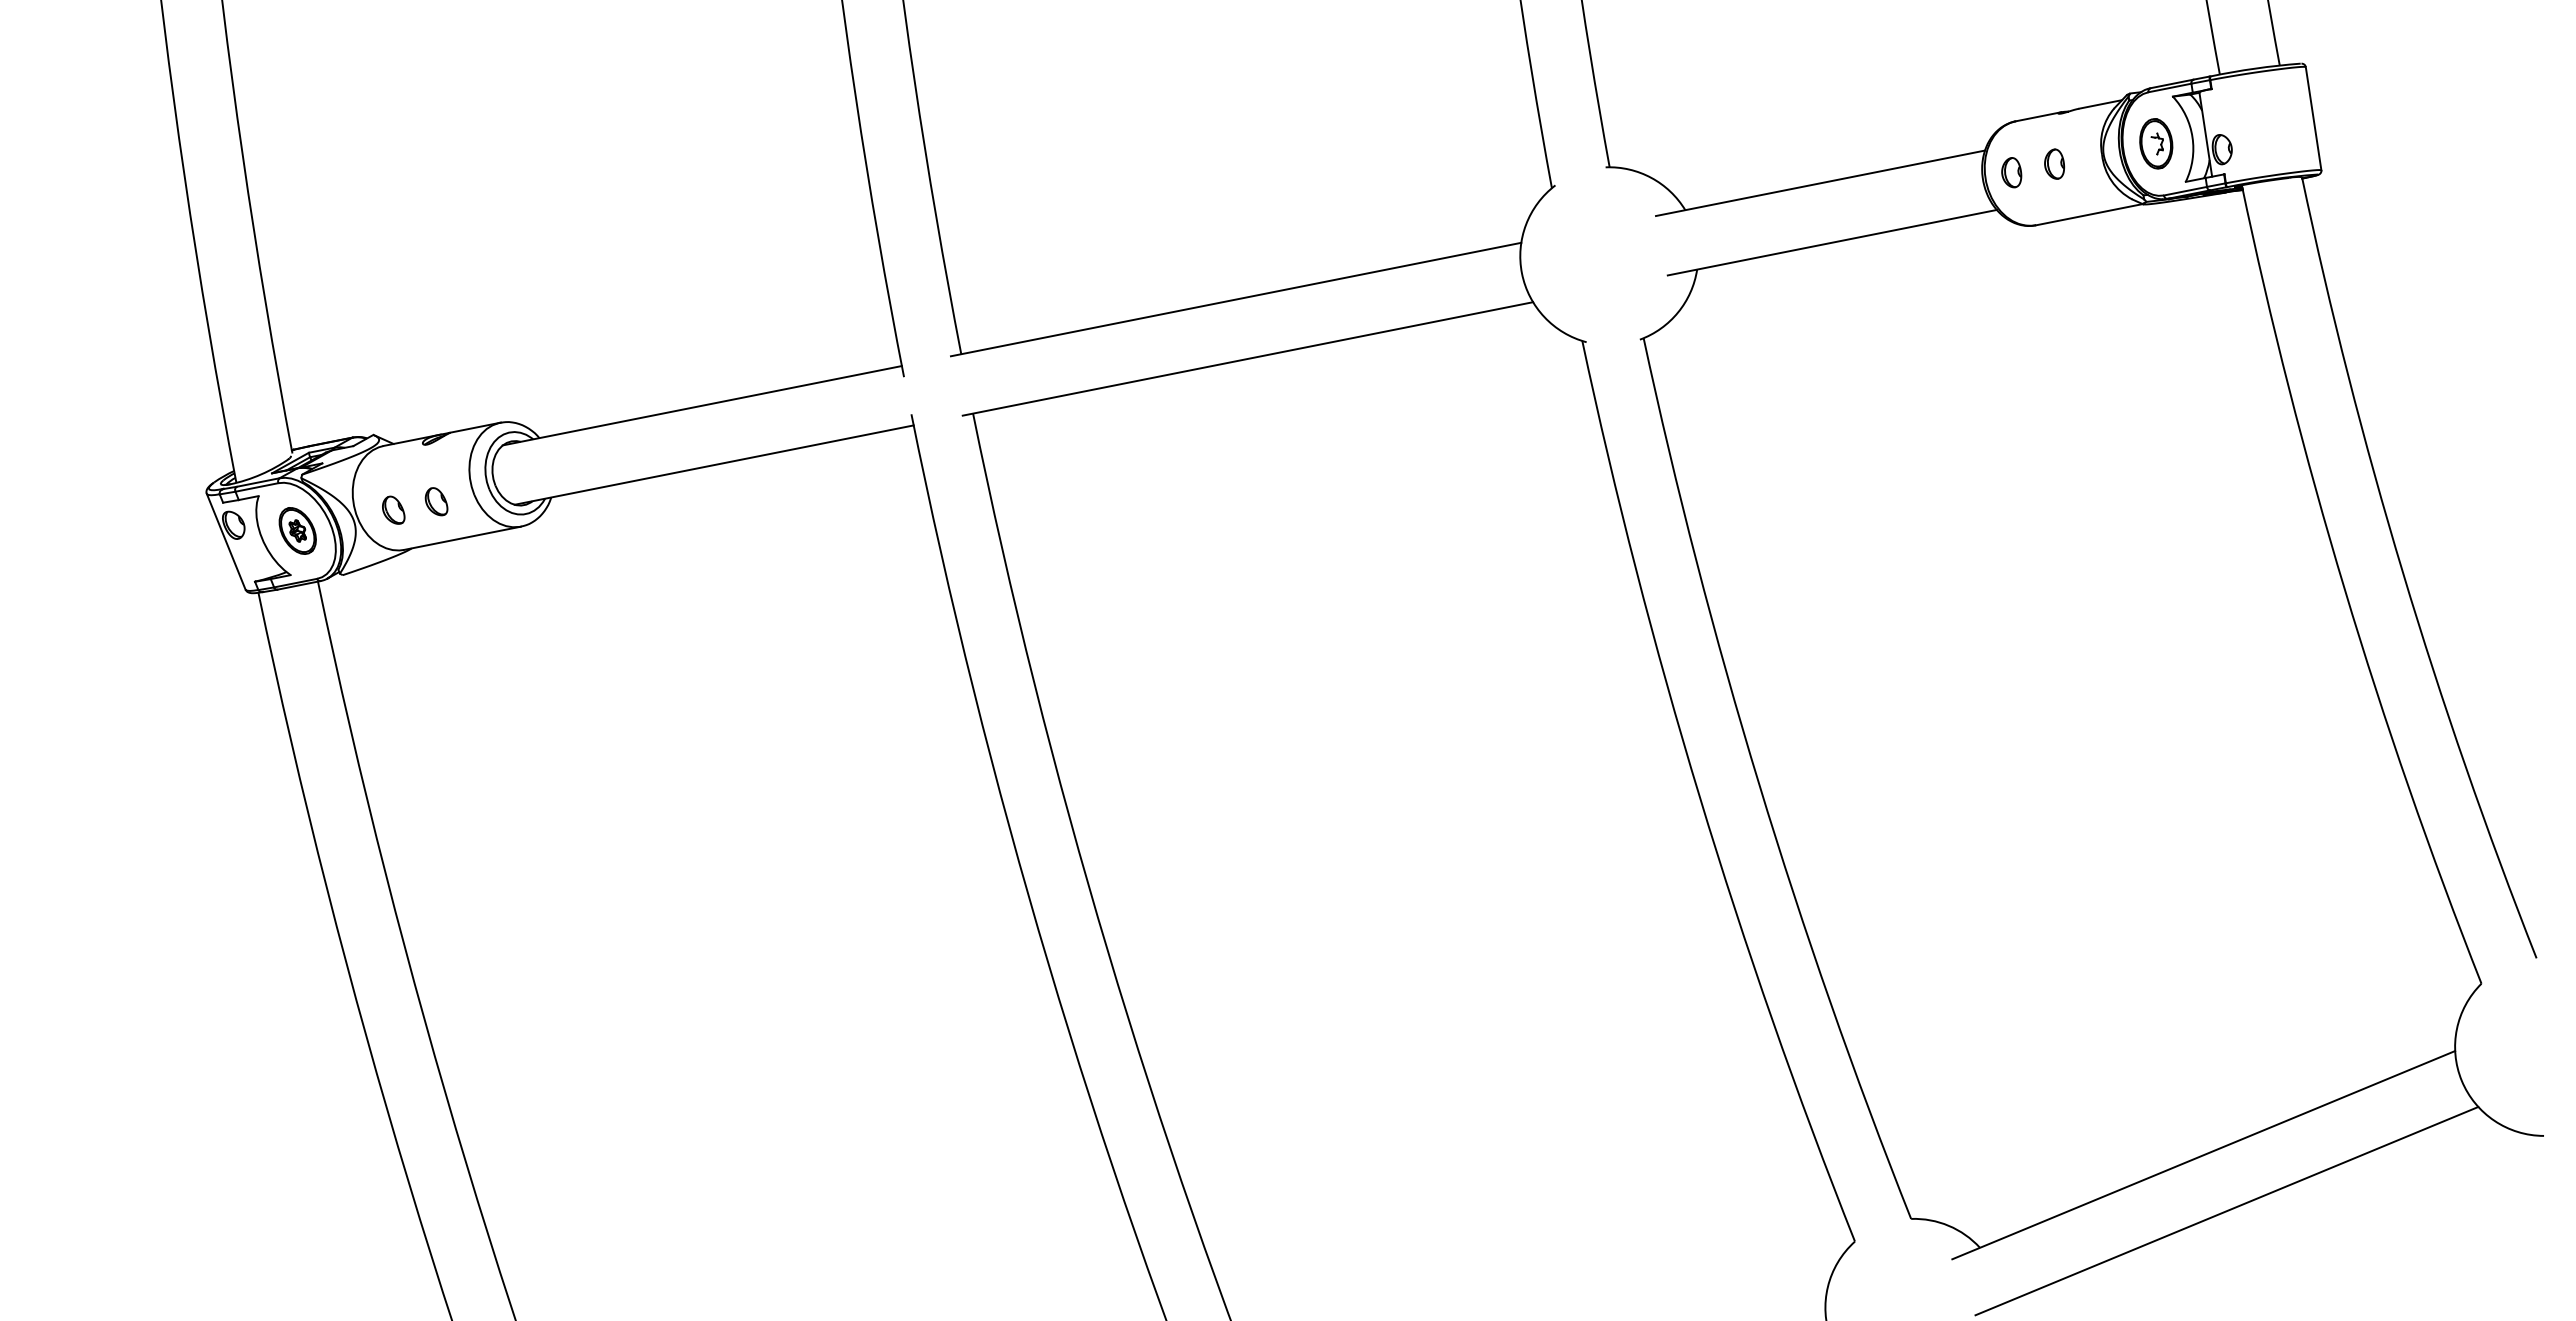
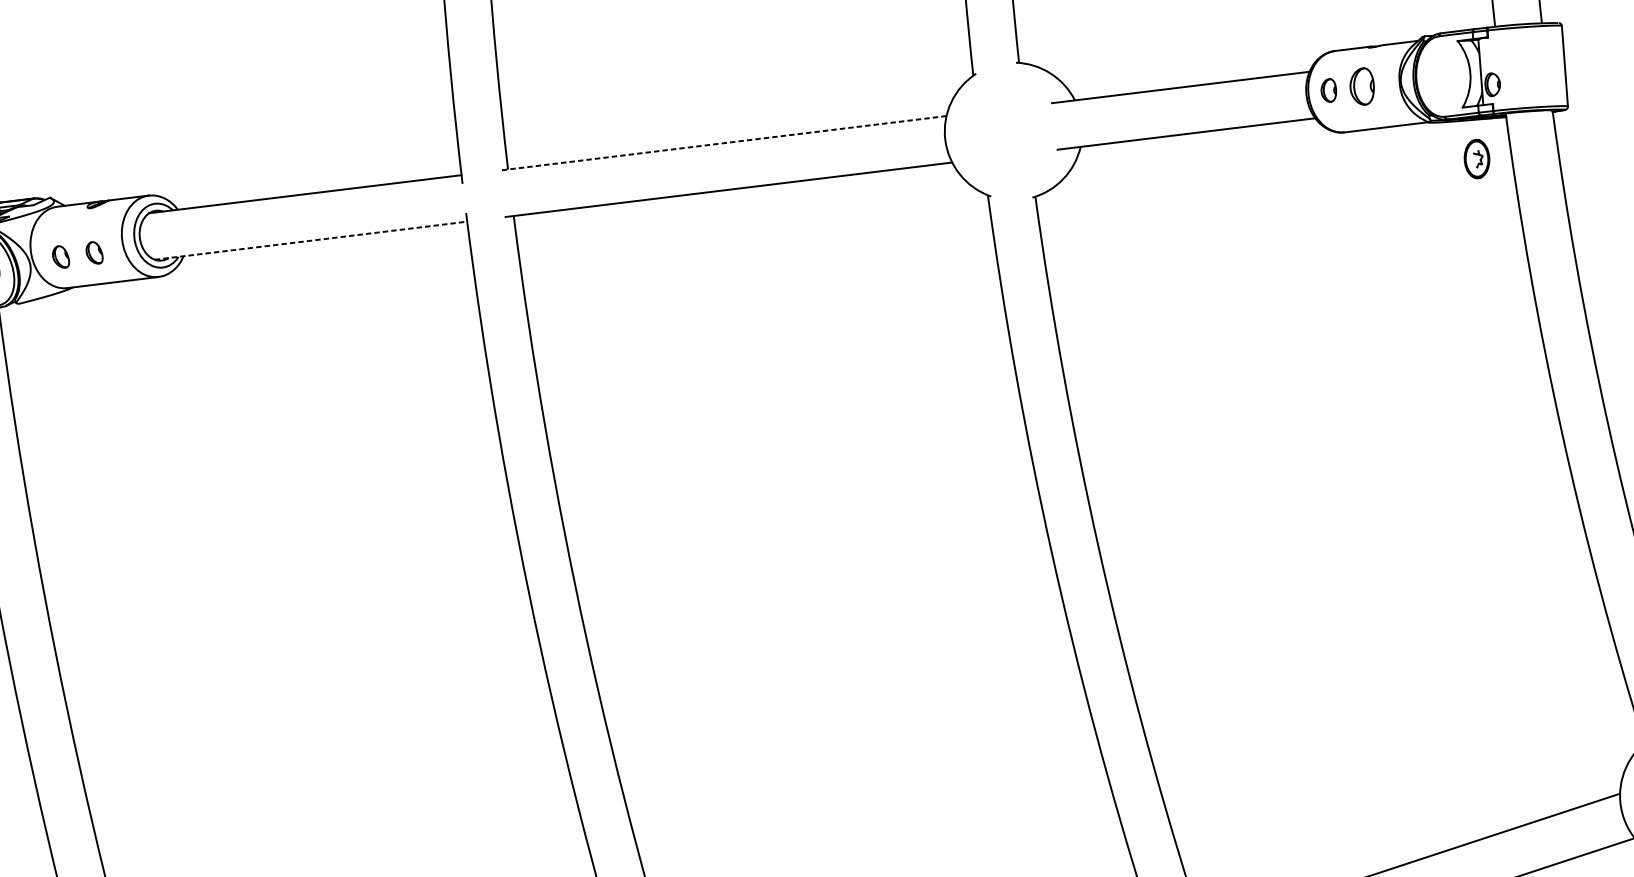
part: (2156, 143) -> (1477, 158), moved
part: (2054, 163) -> (1362, 85), size x1.6
line: (1236, 299) -> (723, 143), solid -> dashed
line: (714, 465) -> (311, 241), solid -> dashed

